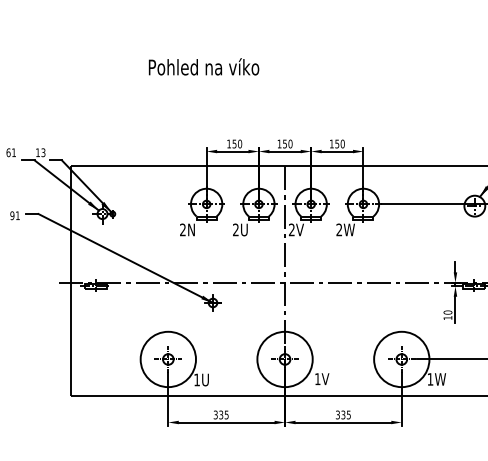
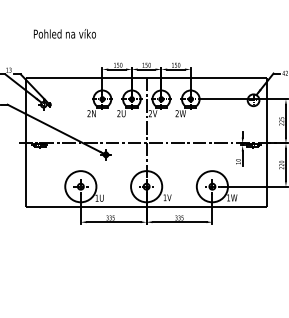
text: (203, 66) -> (64, 33), moved

